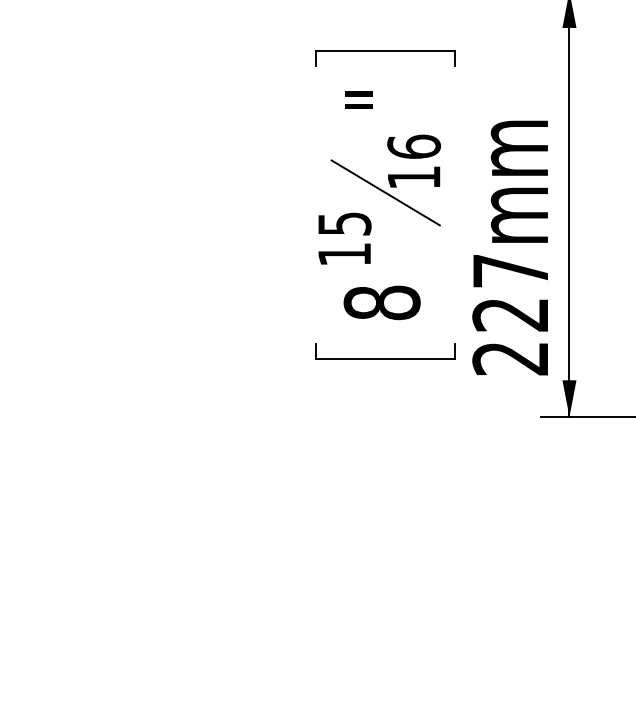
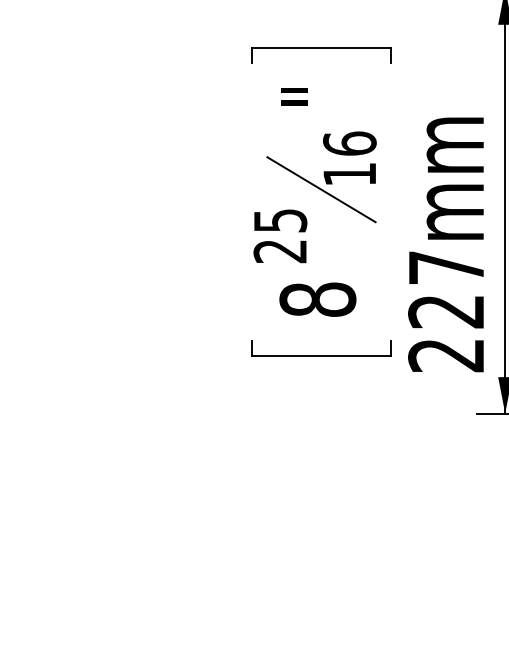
text: (343, 254) -> (279, 251), 15 -> 25

